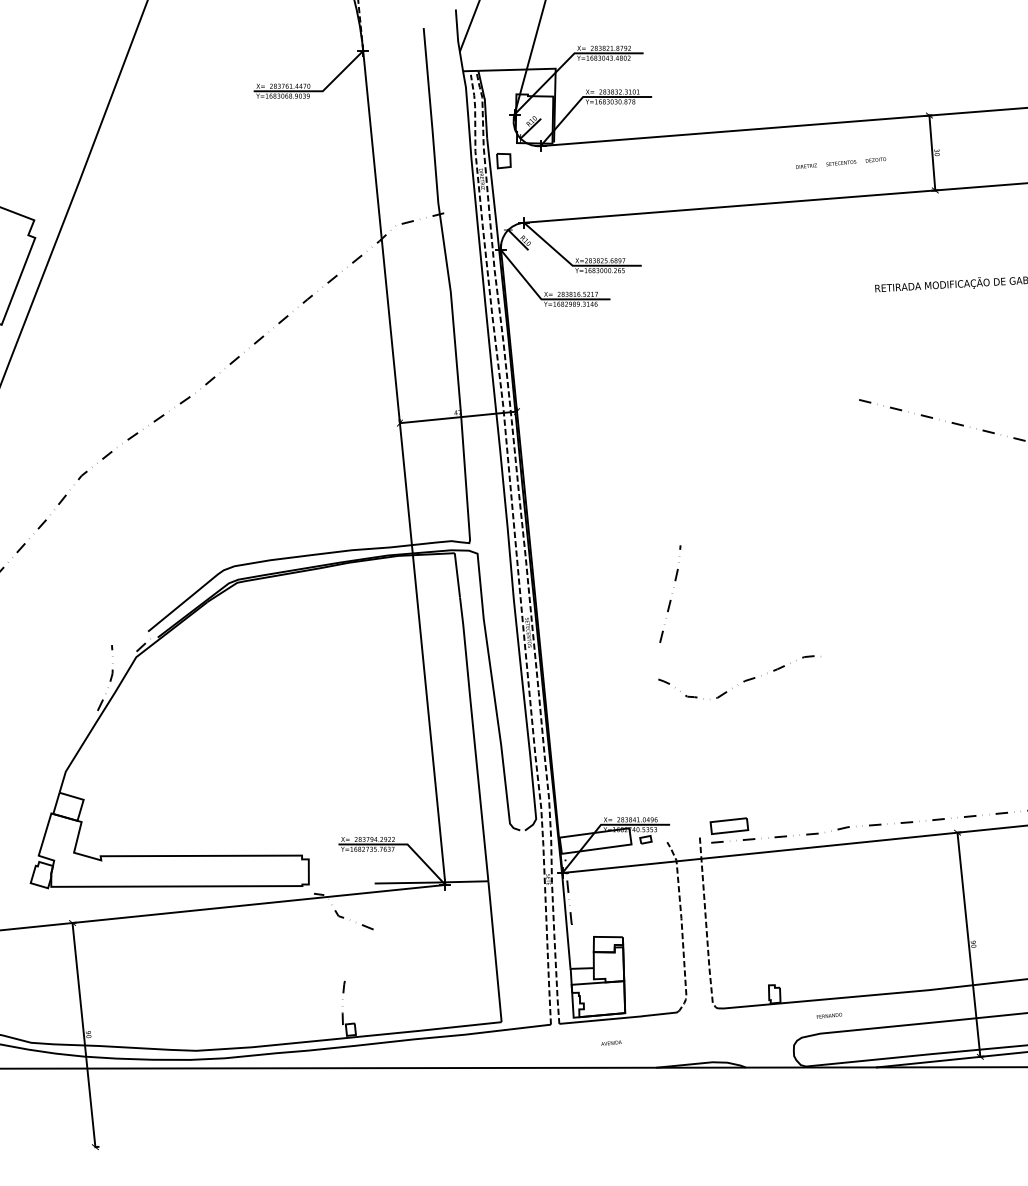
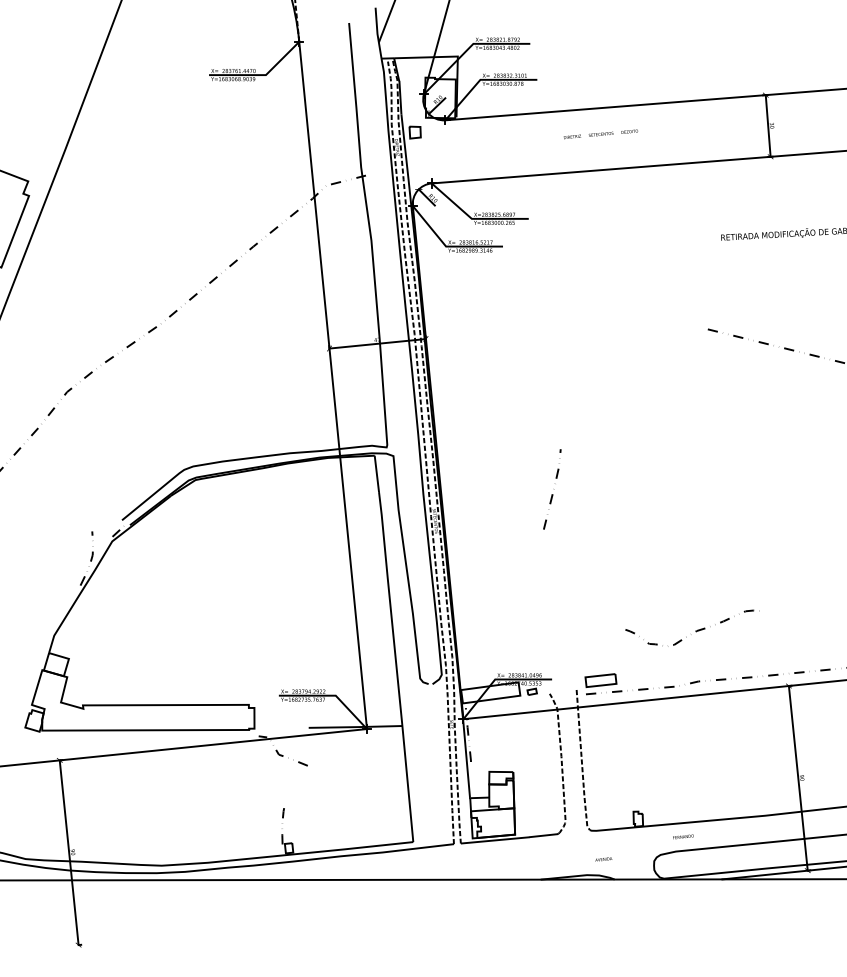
text: (840, 163) -> (600, 134), moved
curve: (743, 680) -> (695, 630), moved
text: (611, 1043) -> (603, 859), moved

